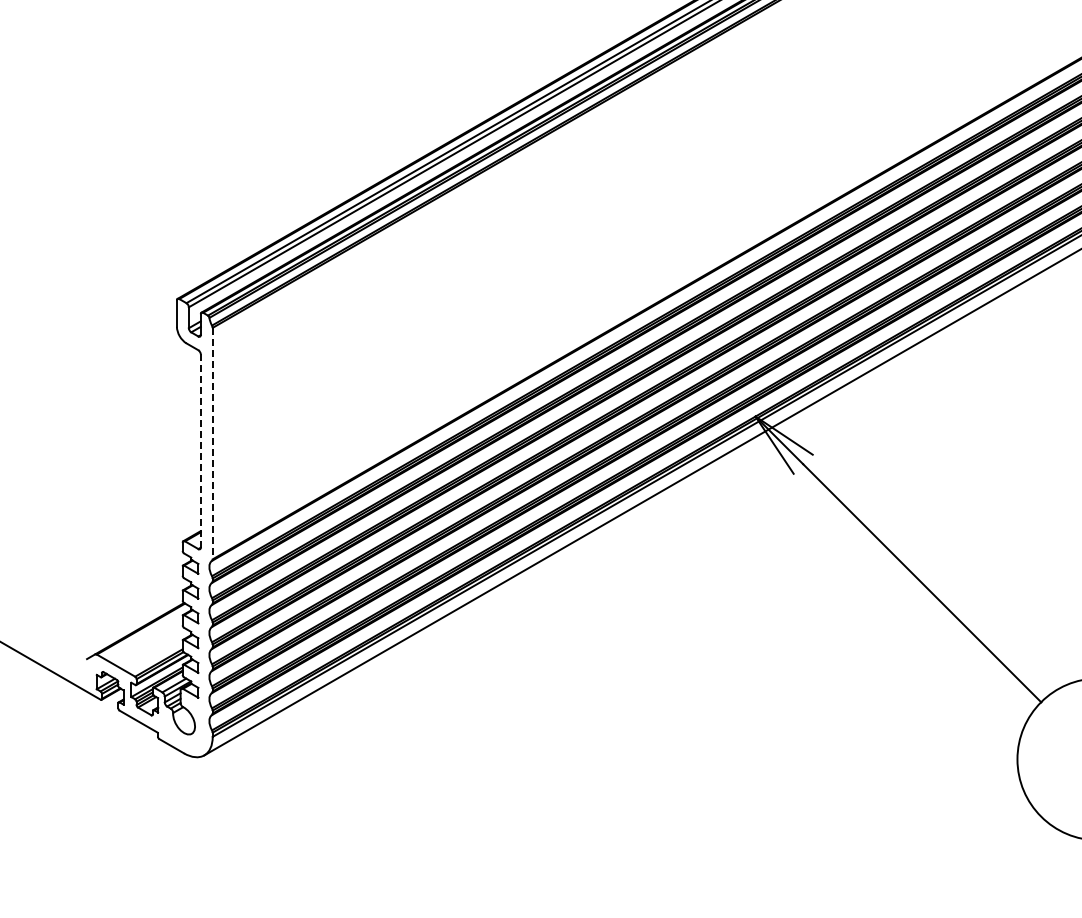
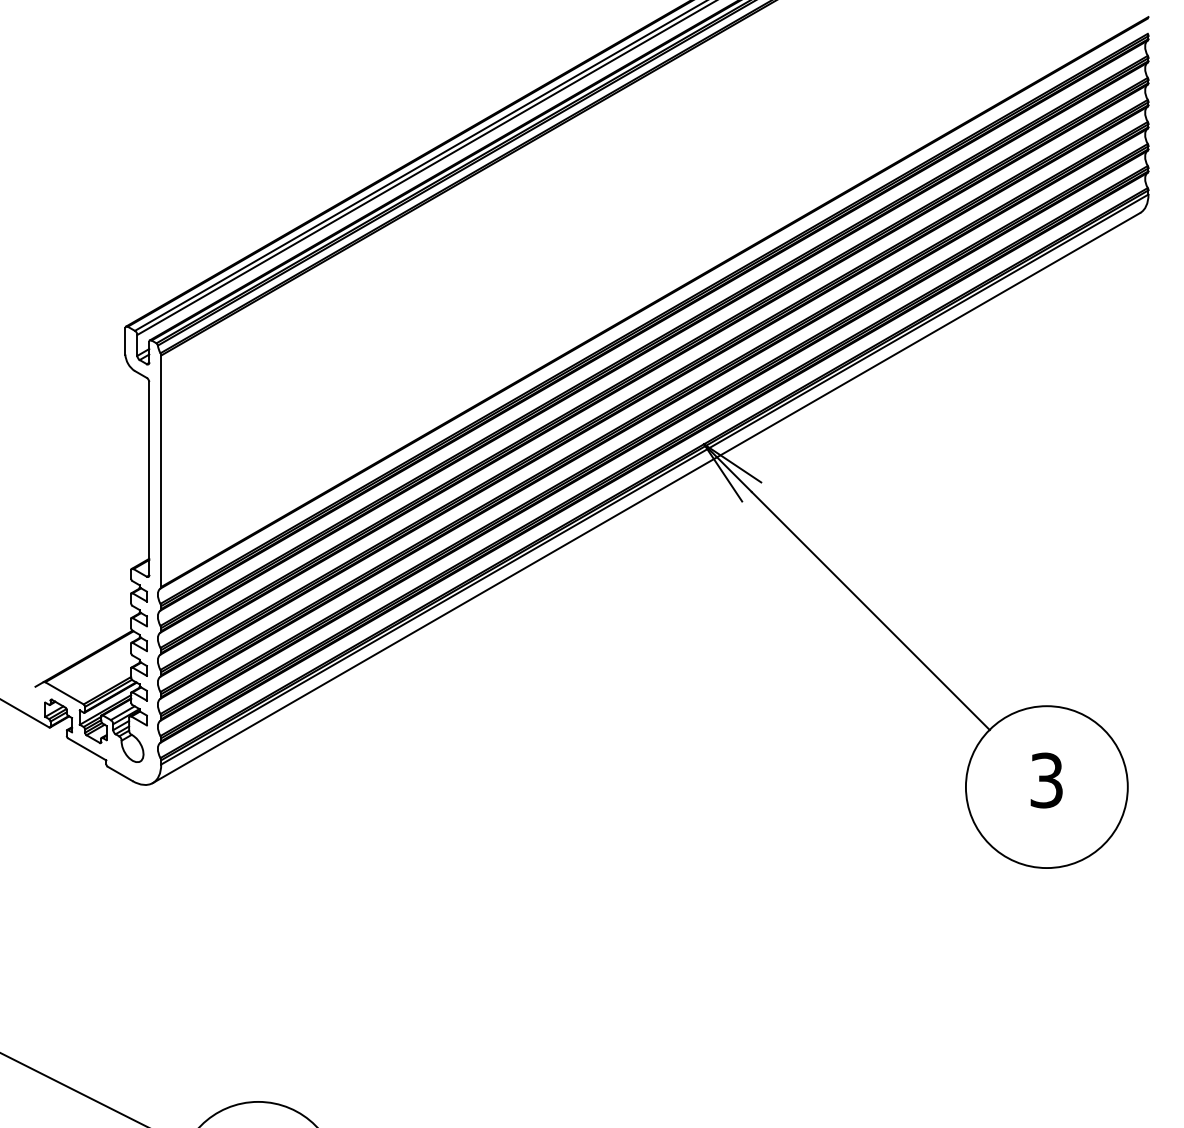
line: (213, 443) -> (161, 471), dashed -> solid
line: (201, 450) -> (149, 478), dashed -> solid

